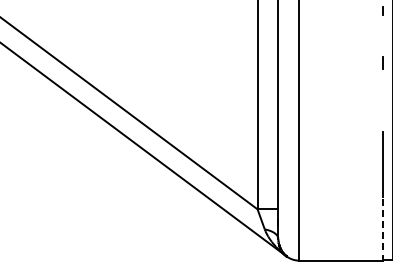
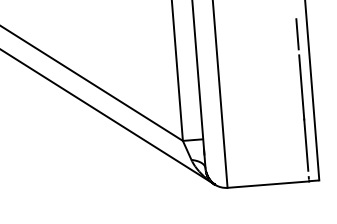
line: (382, 109) -> (297, 33), added
line: (382, 223) -> (306, 145), dashed -> solid

